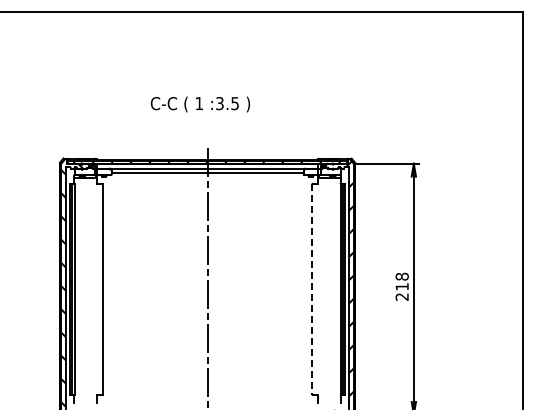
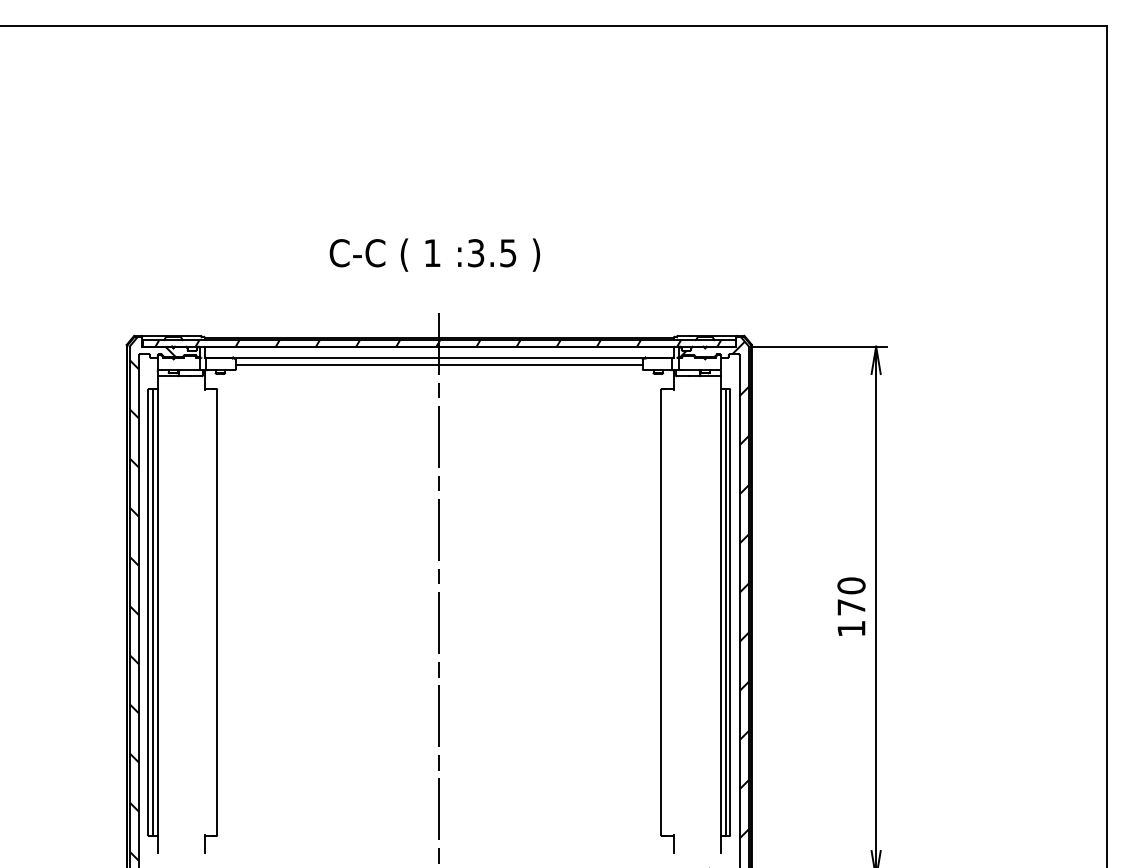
text: (200, 104) -> (434, 255), moved
text: (401, 286) -> (849, 606), 218 -> 170
line: (312, 289) -> (661, 612), dashed -> solid

